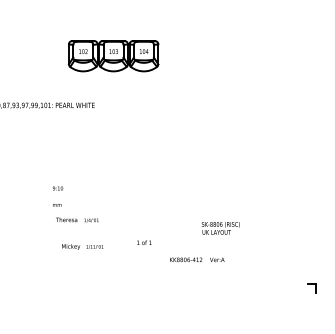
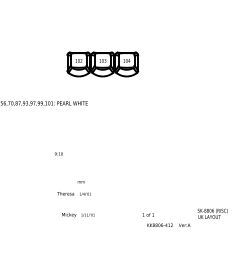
text: (57, 188) -> (58, 153), moved
text: (57, 205) -> (81, 182), moved
text: (220, 228) -> (212, 213), moved
text: (144, 242) -> (148, 214), moved

